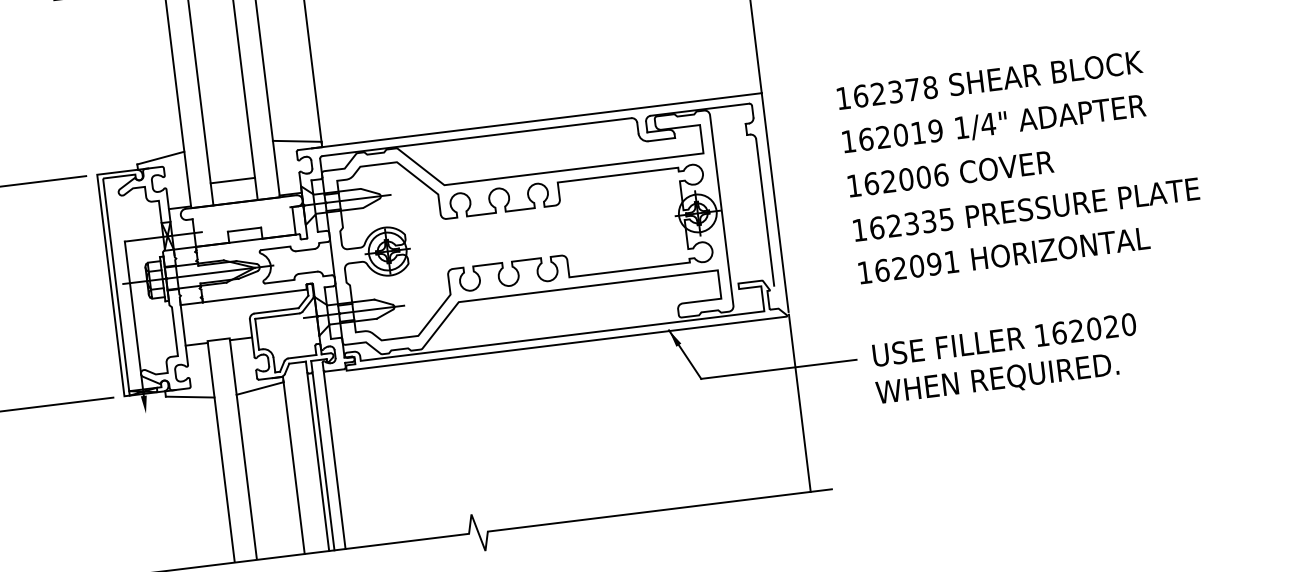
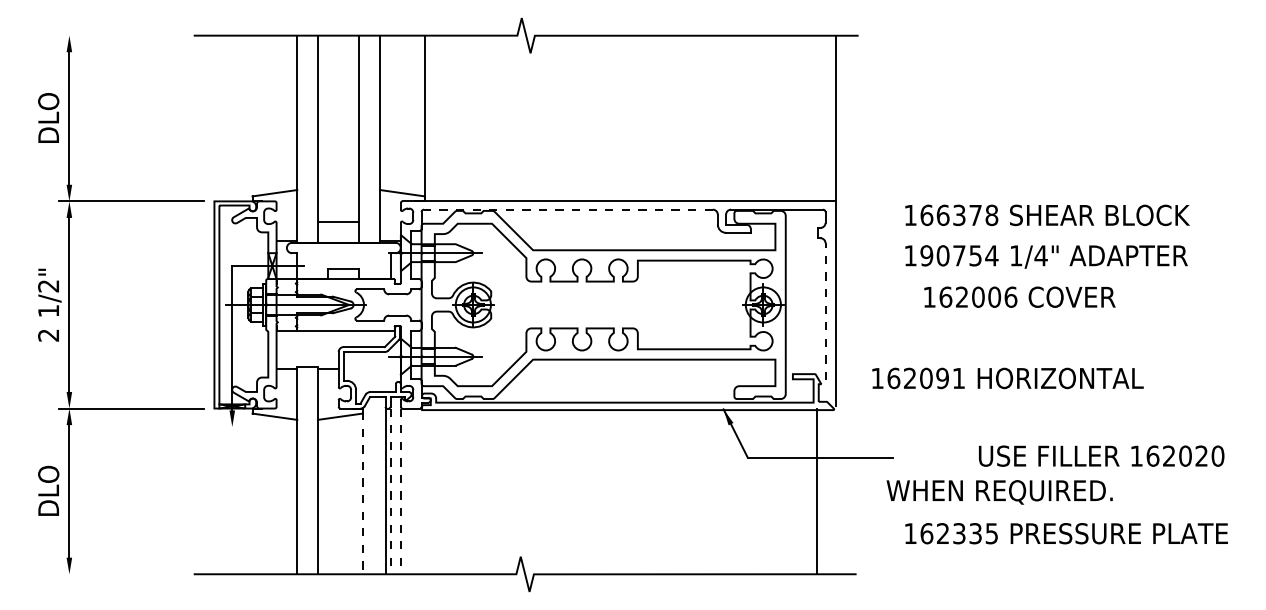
text: (877, 94) -> (942, 215), 162378 -> 166378
text: (901, 134) -> (959, 255), 162019 -> 190754
line: (475, 137) -> (567, 209), solid -> dashed
text: (950, 173) -> (1019, 296), moved
text: (1026, 209) -> (1066, 533), moved
line: (765, 212) -> (825, 311), solid -> dashed
text: (1003, 255) -> (1007, 378), moved
text: (1004, 339) -> (1101, 455), moved
text: (997, 380) -> (999, 492), moved
line: (799, 403) -> (816, 491), moved
line: (334, 460) -> (400, 491), solid -> dashed
line: (323, 461) -> (390, 491), solid -> dashed
line: (293, 467) -> (362, 493), solid -> dashed

